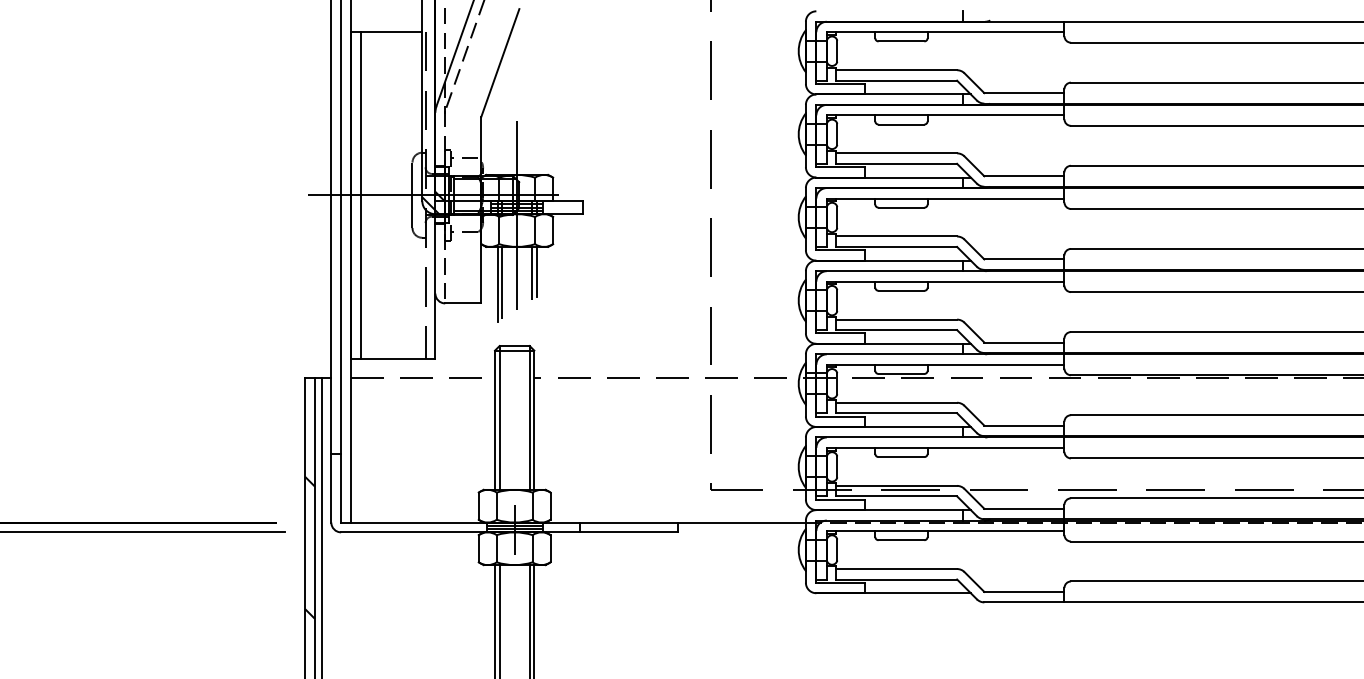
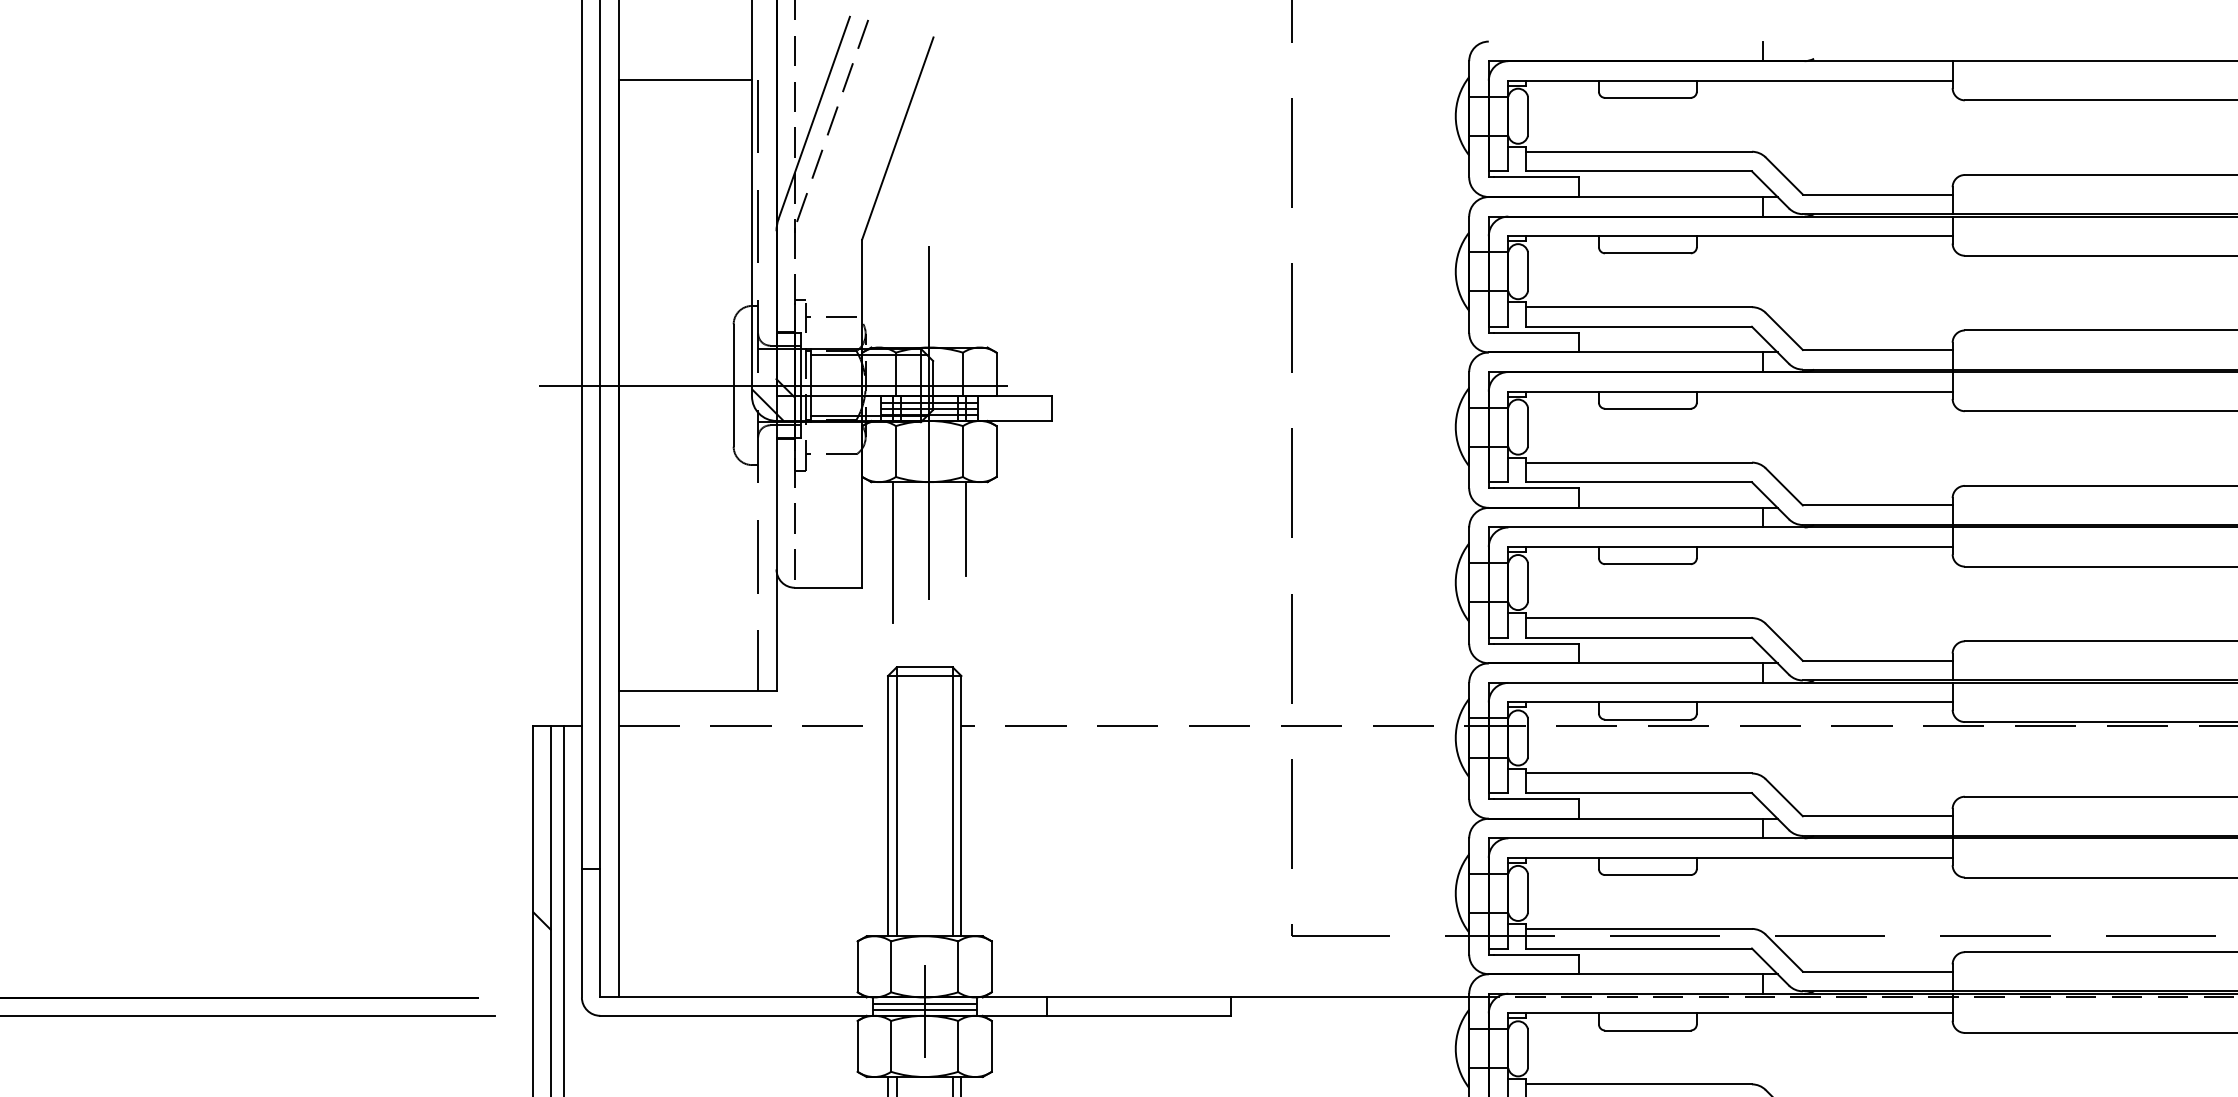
line: (360, 194) -> (636, 384), removed
line: (532, 273) -> (958, 531), removed
line: (502, 282) -> (901, 548), removed

